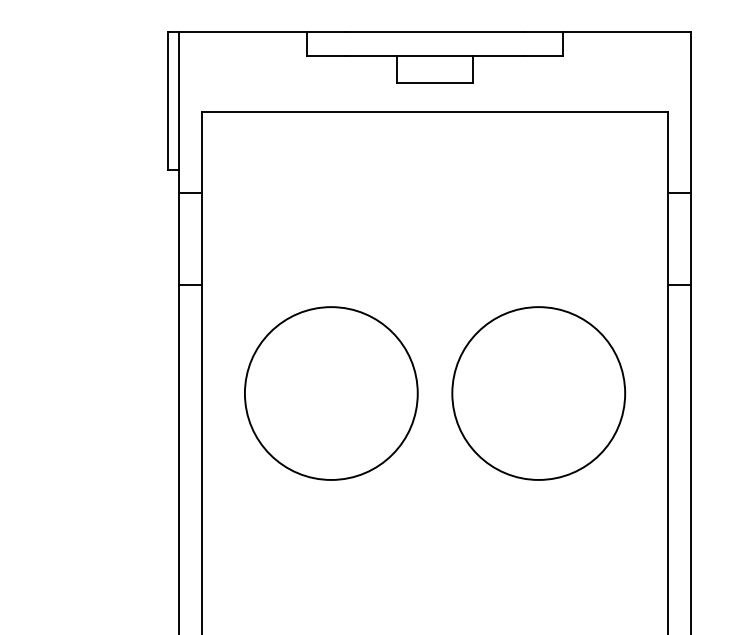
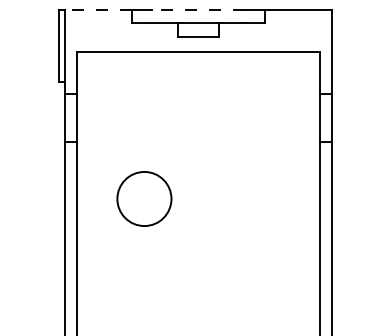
line: (241, 32) -> (97, 10), solid -> dashed
line: (435, 32) -> (198, 10), solid -> dashed
circle: (331, 392) -> (144, 198), size x0.6
circle: (538, 392) -> (252, 198), removed

